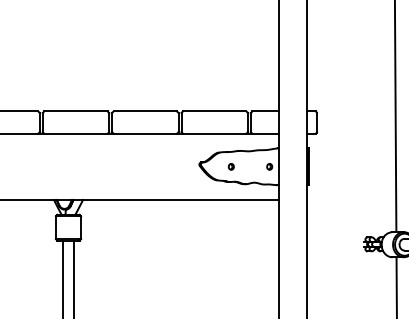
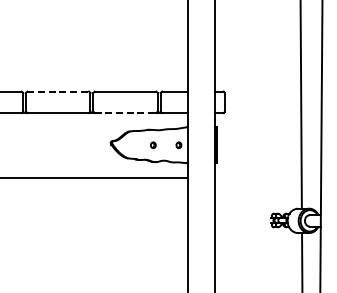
line: (145, 111) -> (58, 91), solid -> dashed
line: (214, 133) -> (125, 112), solid -> dashed
part: (230, 166) -> (152, 144), moved

